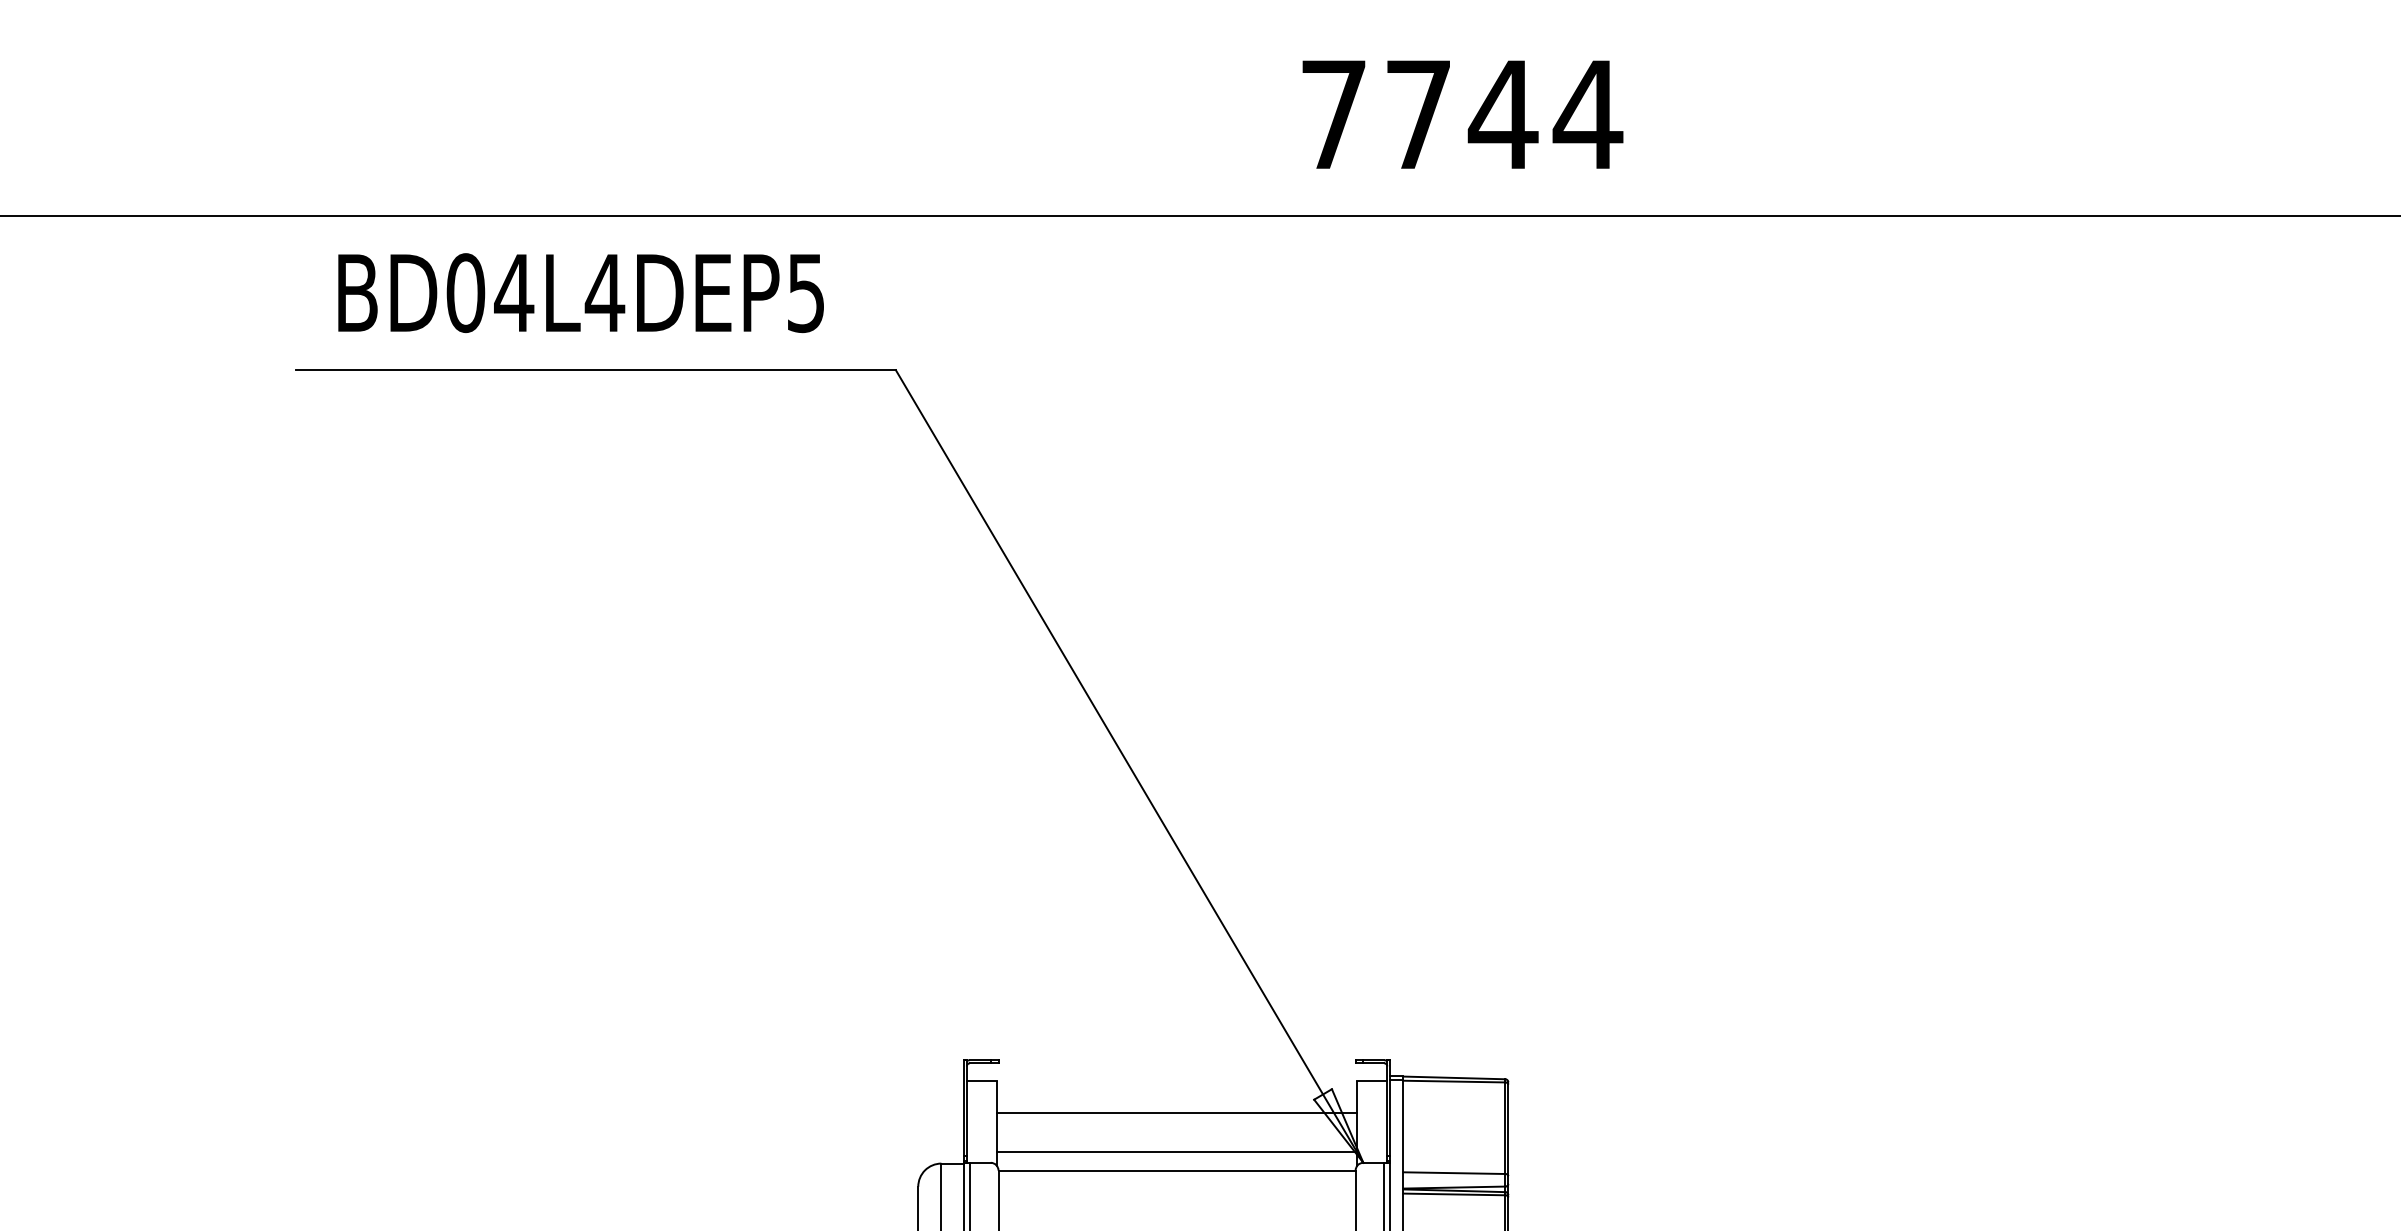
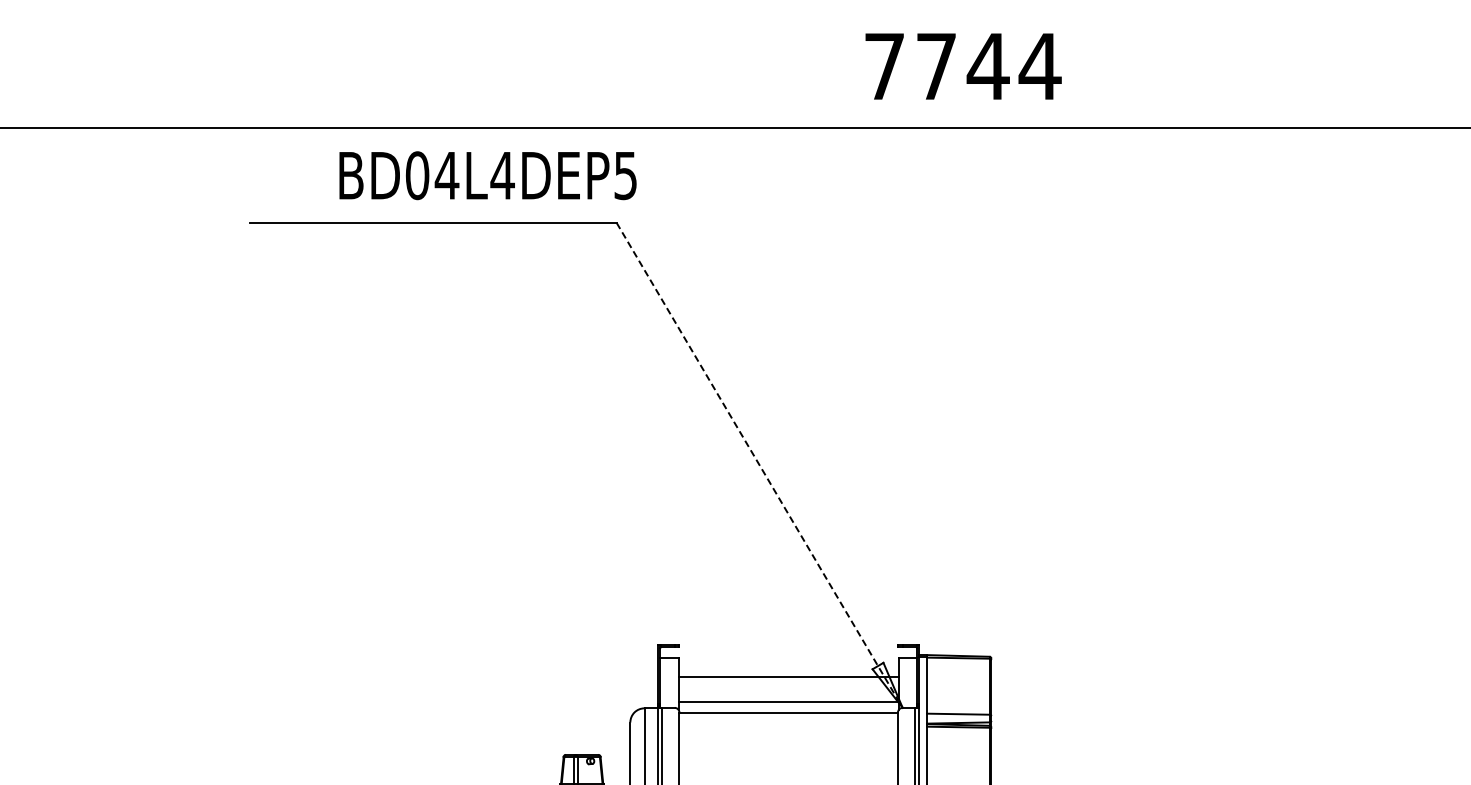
text: (580, 292) -> (487, 175), moved
line: (1129, 766) -> (759, 465), solid -> dashed

